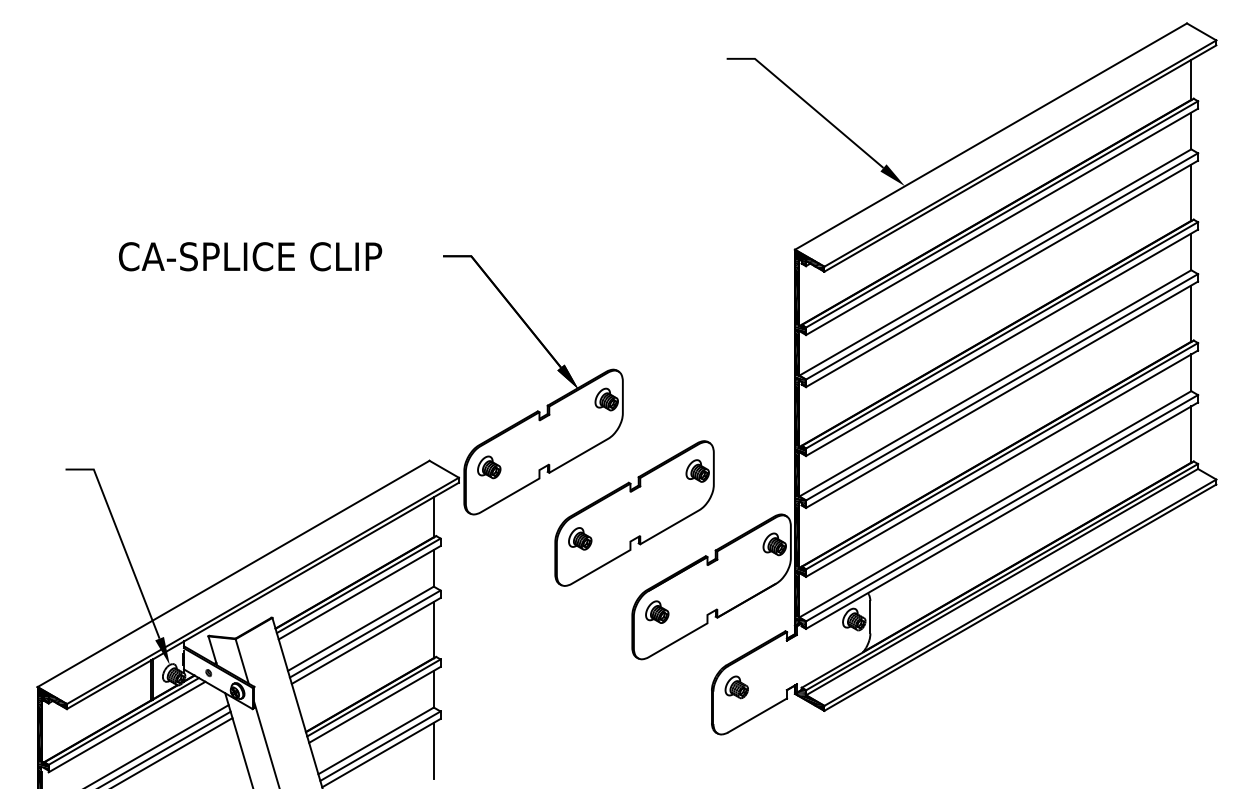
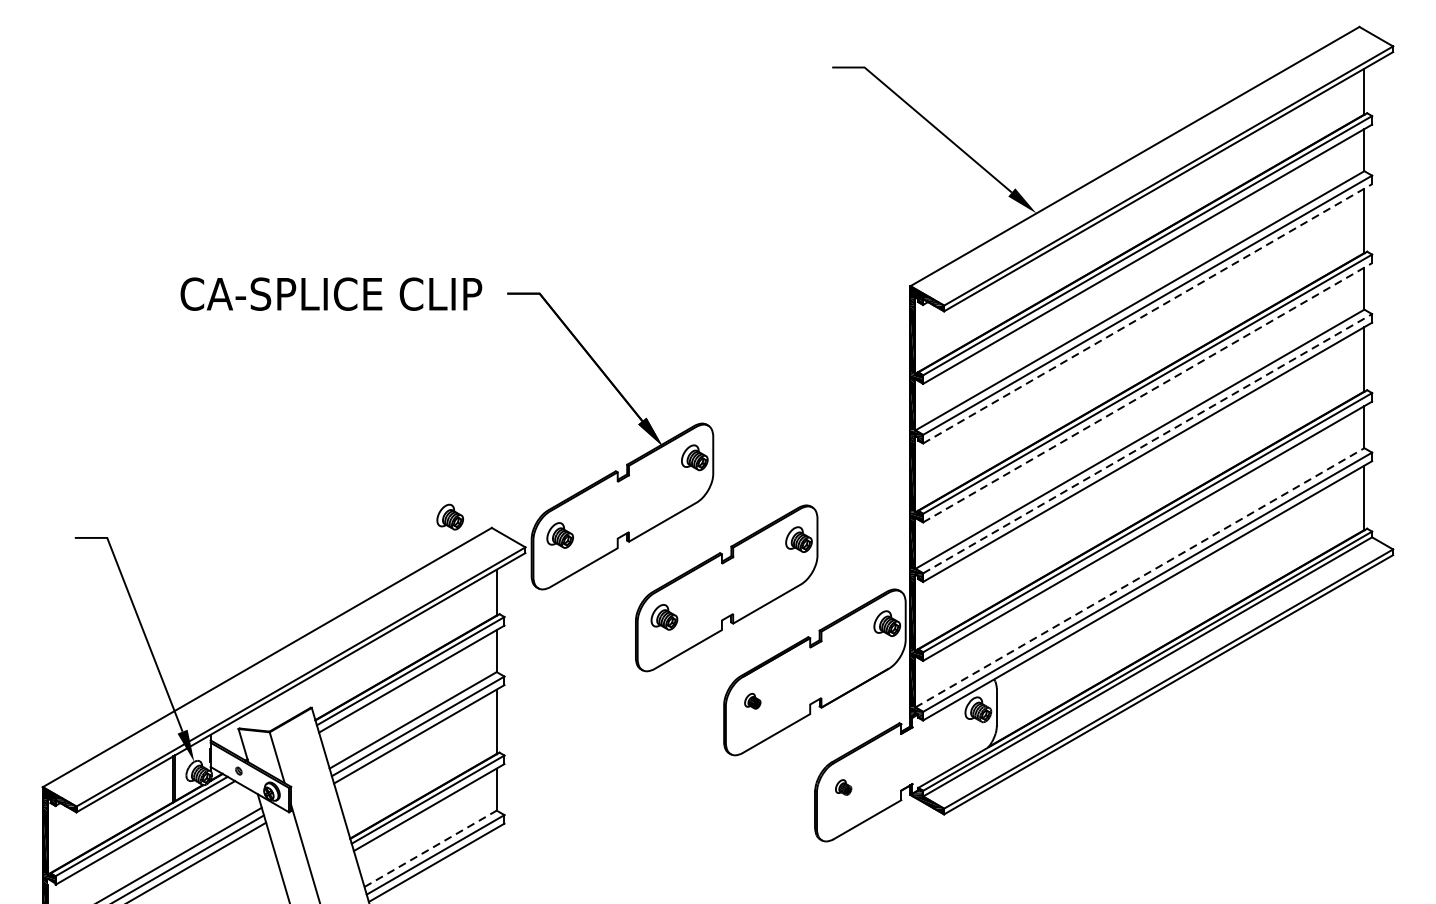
text: (250, 256) -> (331, 293), moved
line: (1002, 273) -> (1148, 313), solid -> dashed
line: (1002, 342) -> (1148, 392), solid -> dashed
line: (1002, 387) -> (1148, 443), solid -> dashed
part: (393, 451) -> (450, 517), added
line: (995, 504) -> (1140, 578), solid -> dashed
part: (657, 611) -> (752, 700), size x0.6
part: (736, 687) -> (843, 787), size x0.6
line: (376, 740) -> (431, 848), solid -> dashed
line: (433, 750) -> (496, 859), removed

